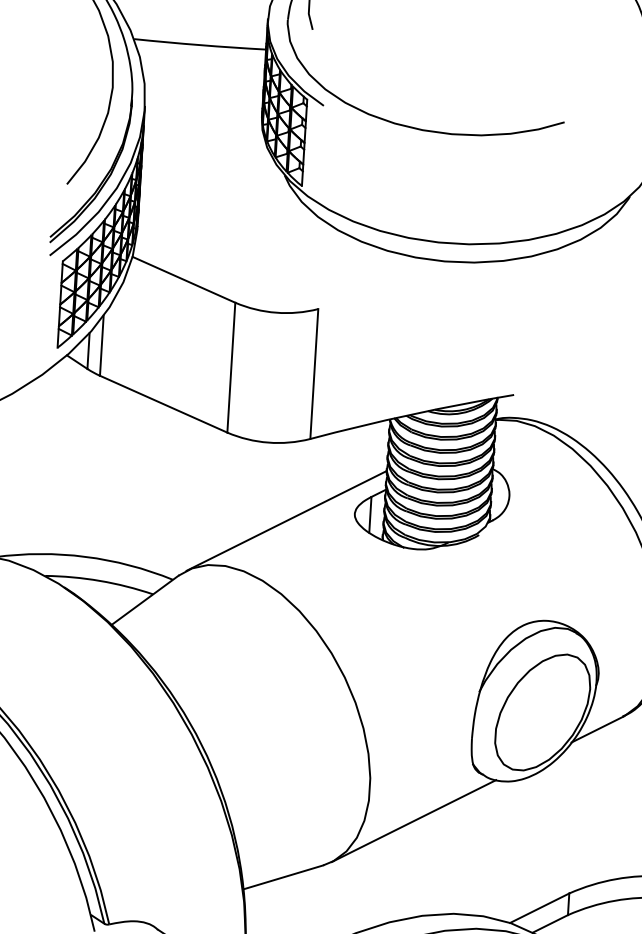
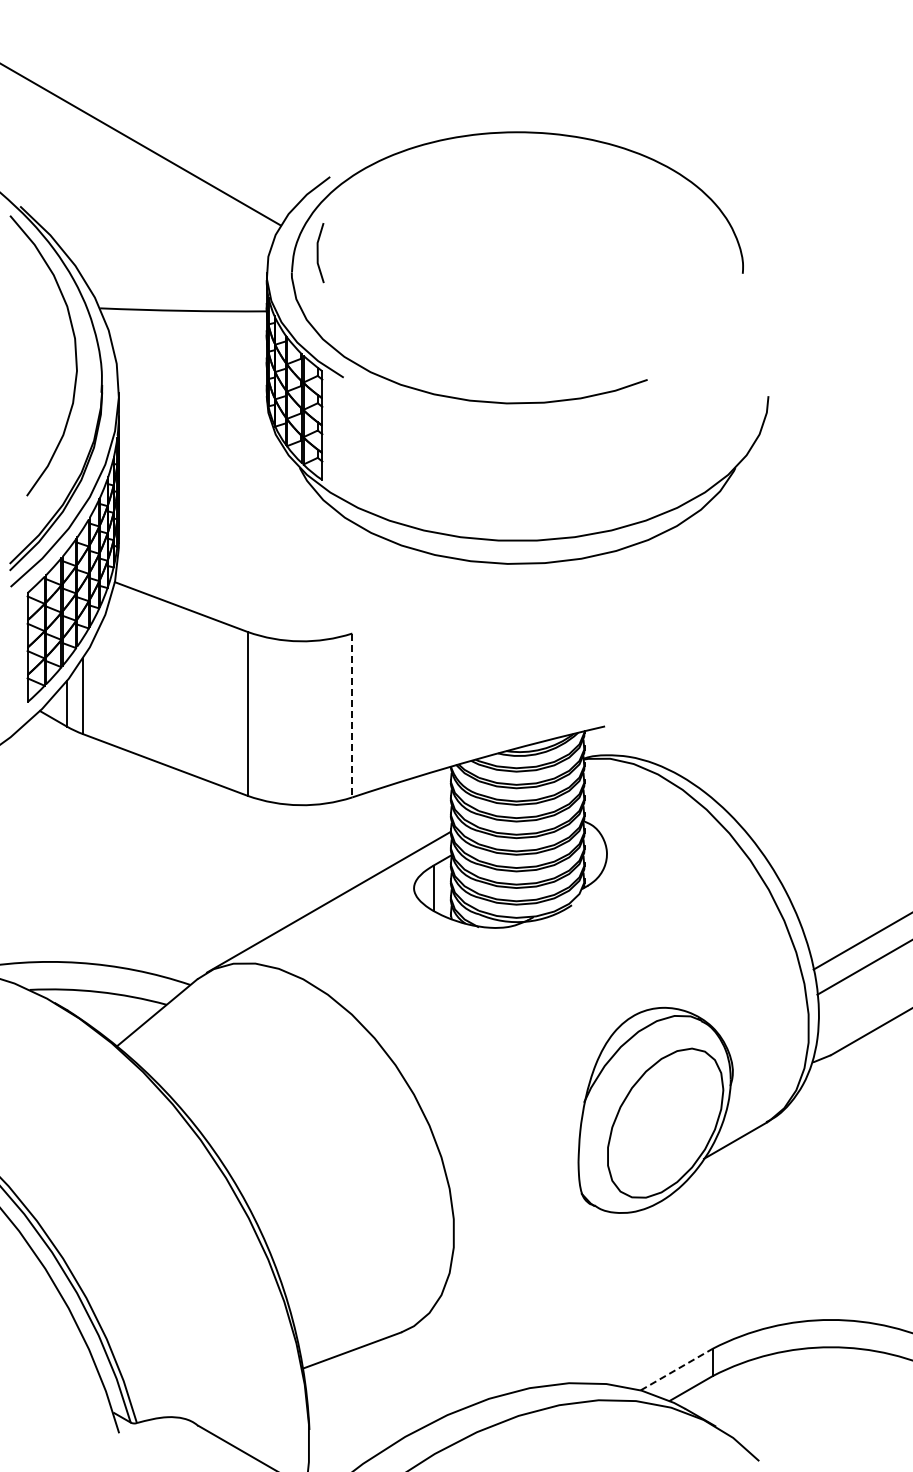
line: (314, 374) -> (352, 715), solid -> dashed
line: (413, 820) -> (511, 1269), removed
line: (539, 908) -> (676, 1369), solid -> dashed

